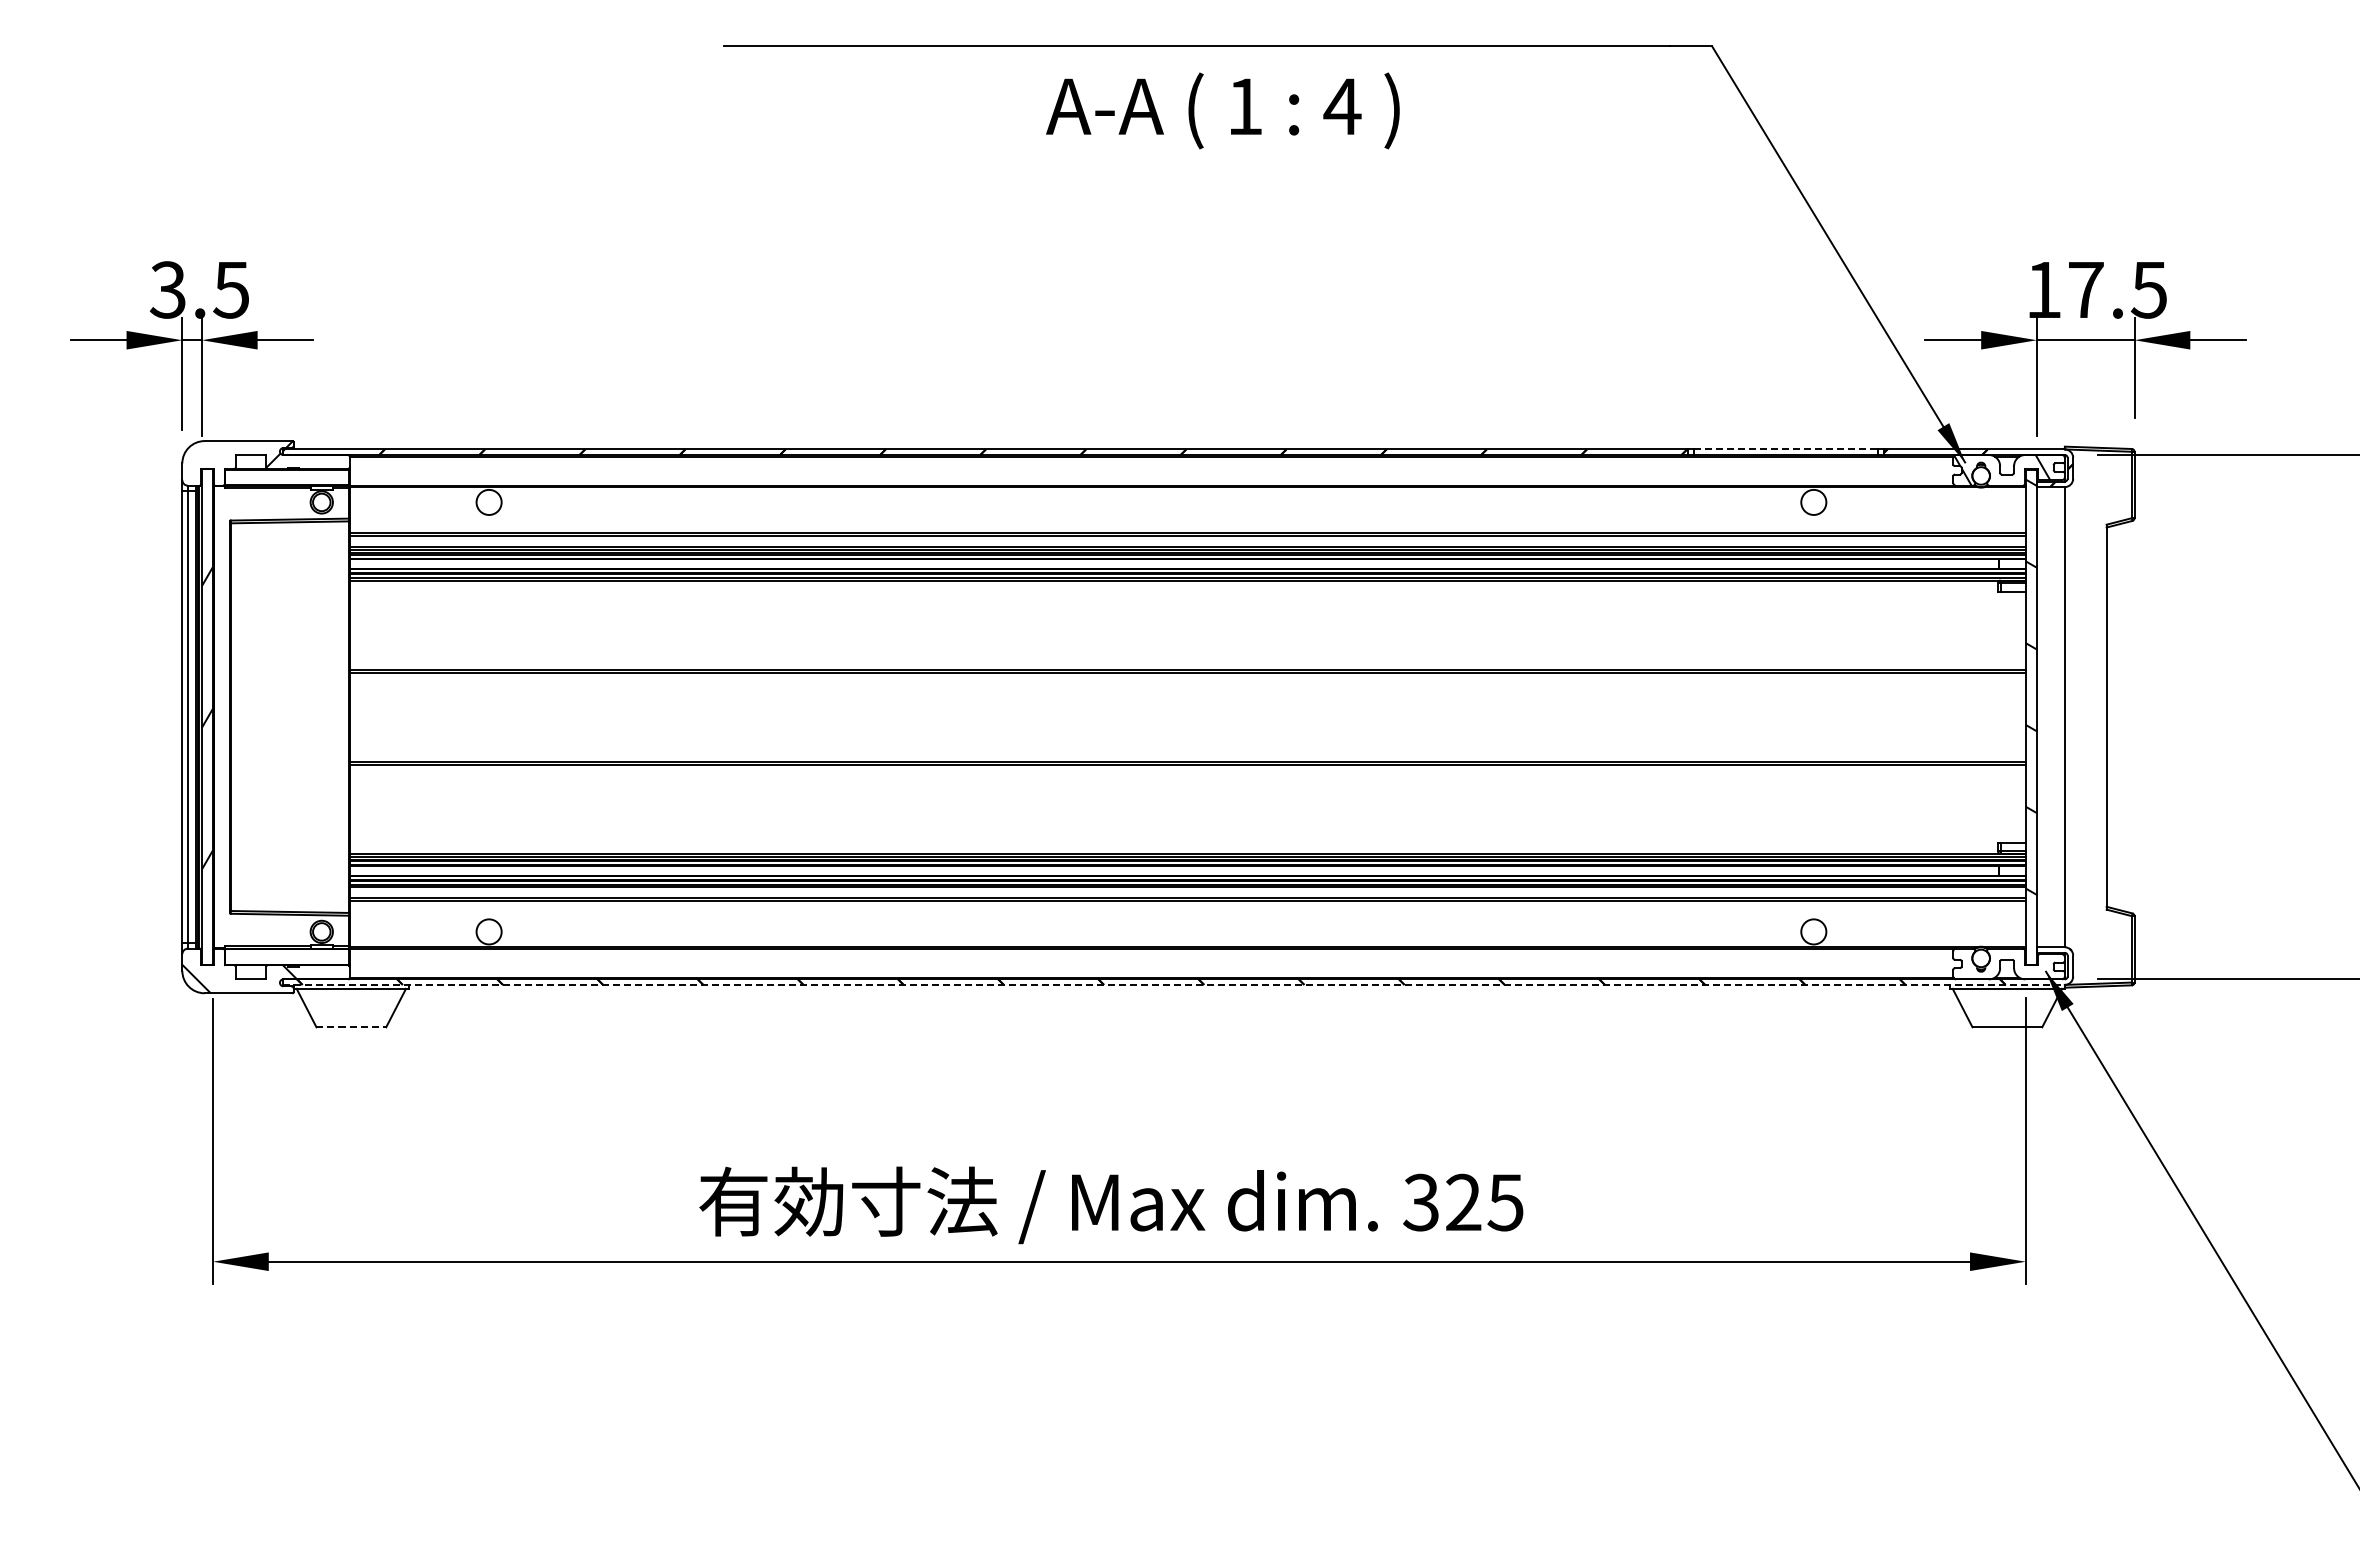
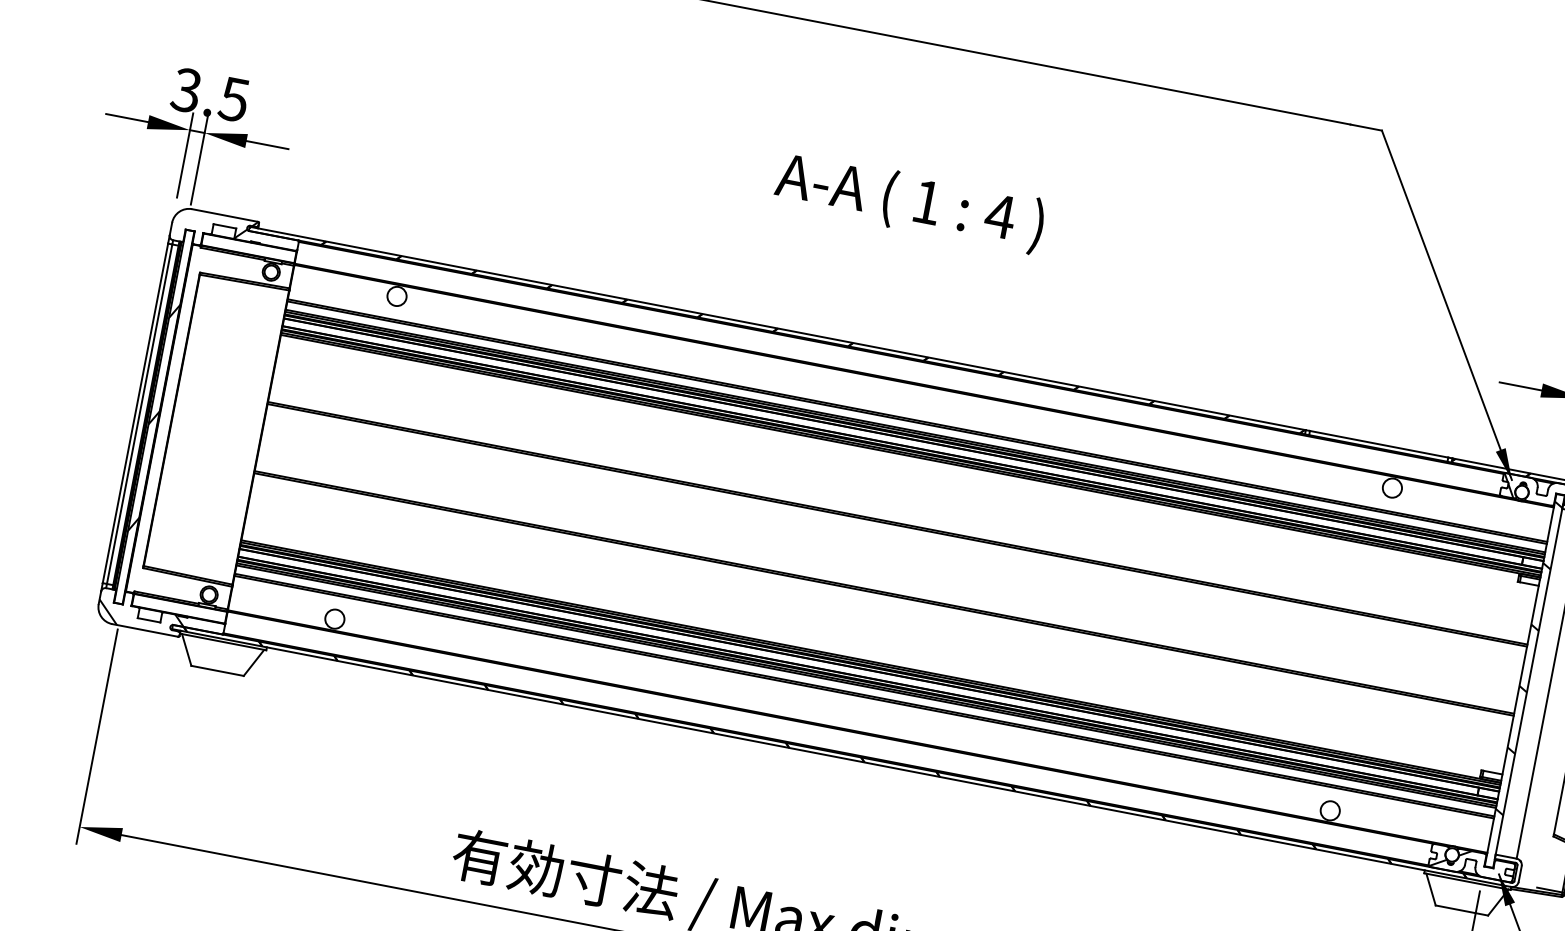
text: (1222, 110) -> (909, 201), moved
line: (1786, 449) -> (1379, 444), dashed -> solid
hatch: (1979, 963) -> (1450, 858), added
line: (1174, 984) -> (842, 757), dashed -> solid
line: (351, 1027) -> (217, 671), dashed -> solid

